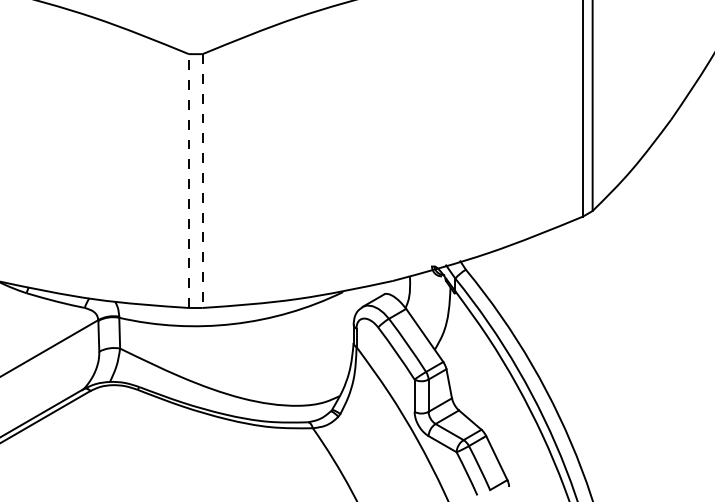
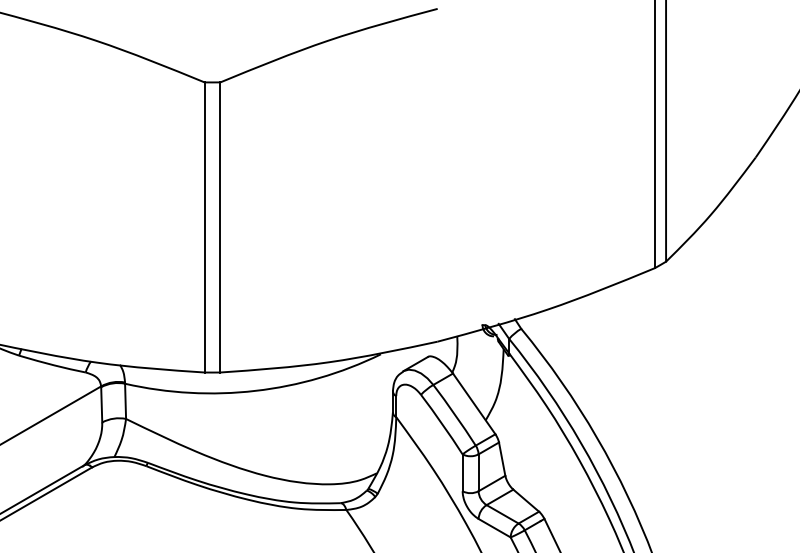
line: (188, 181) -> (204, 227), dashed -> solid
line: (202, 181) -> (220, 227), dashed -> solid

